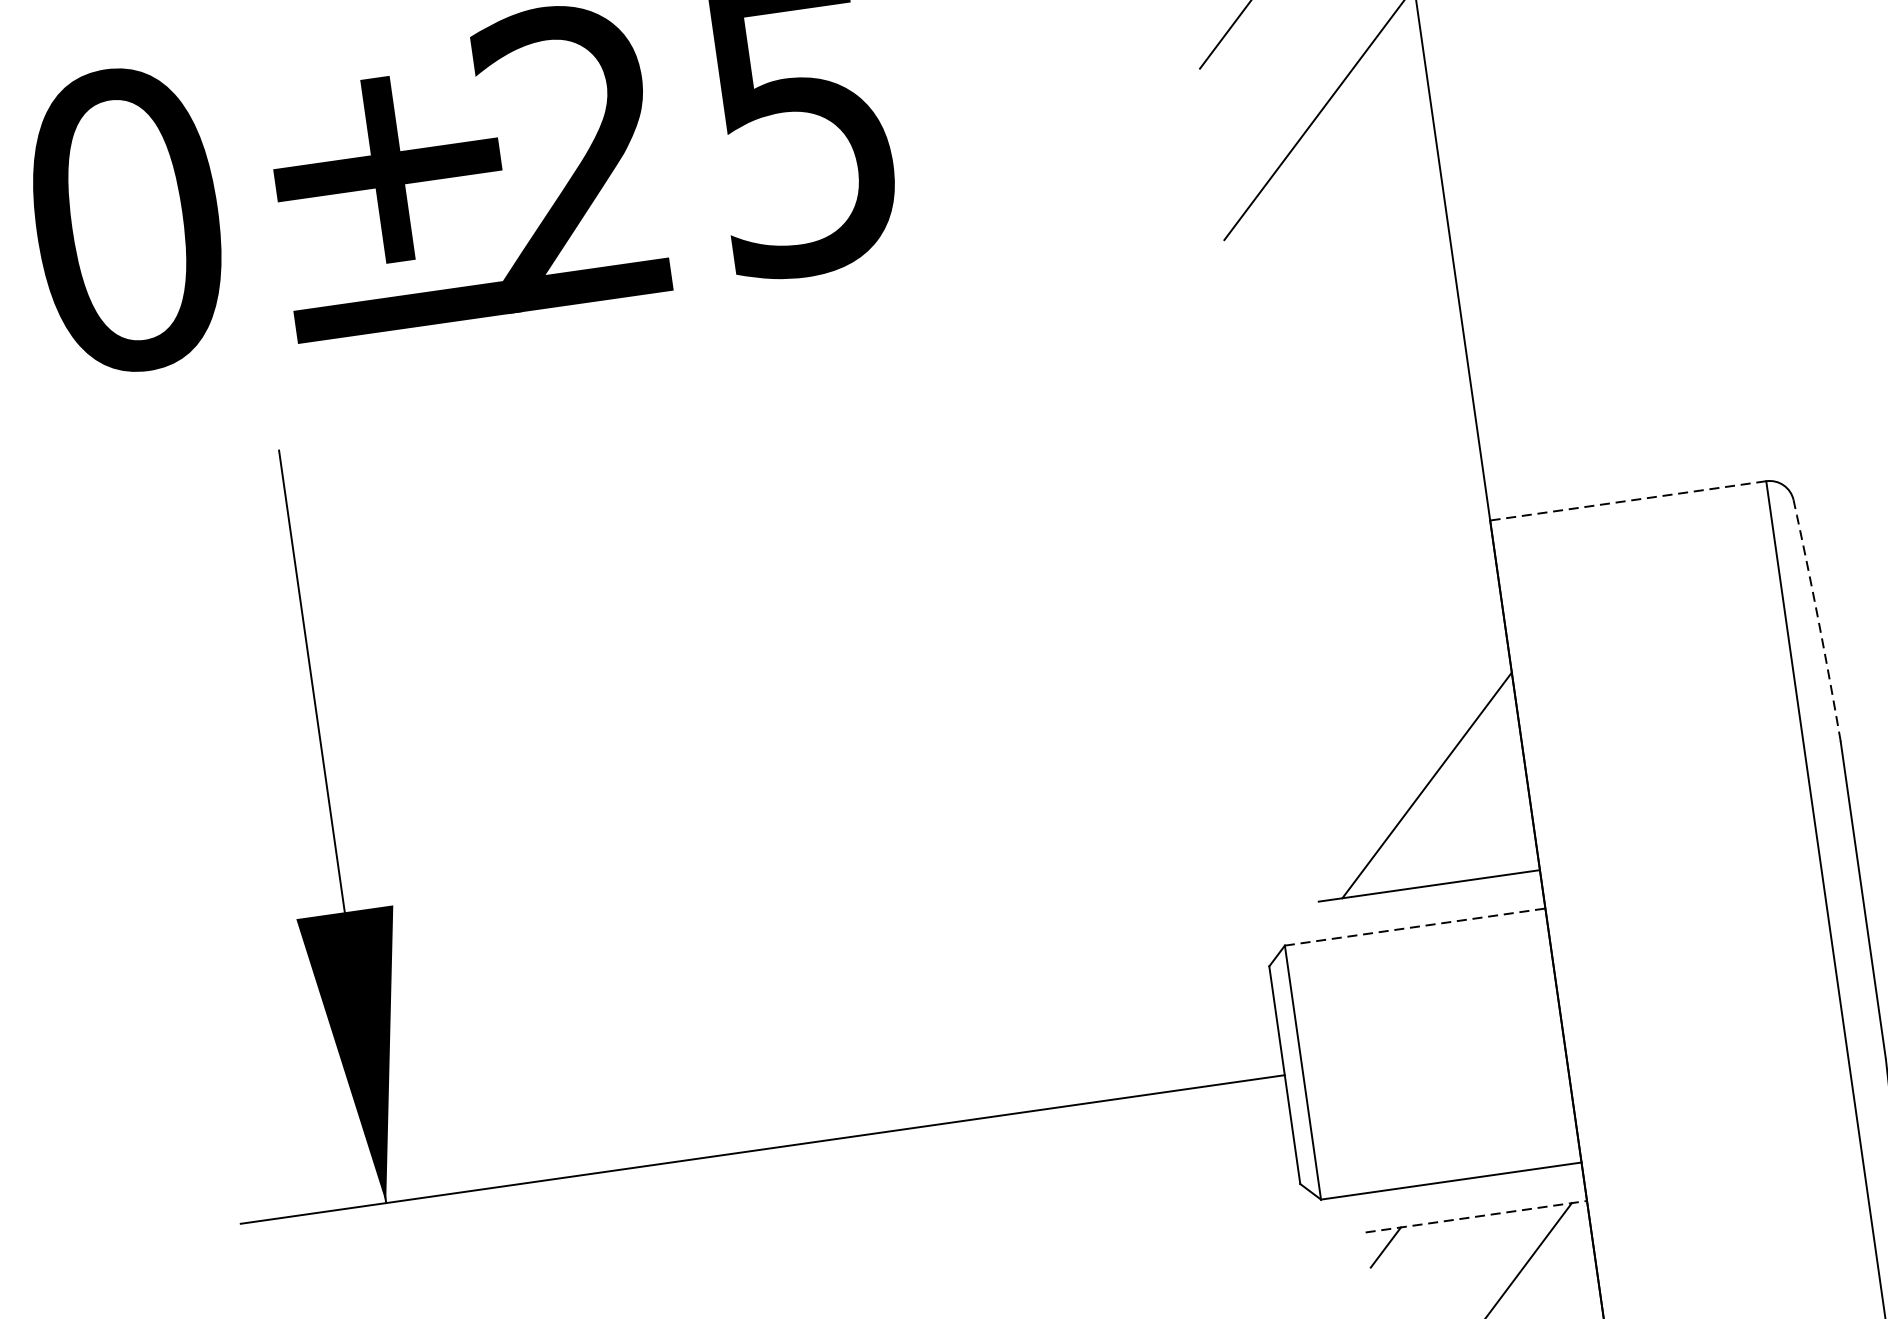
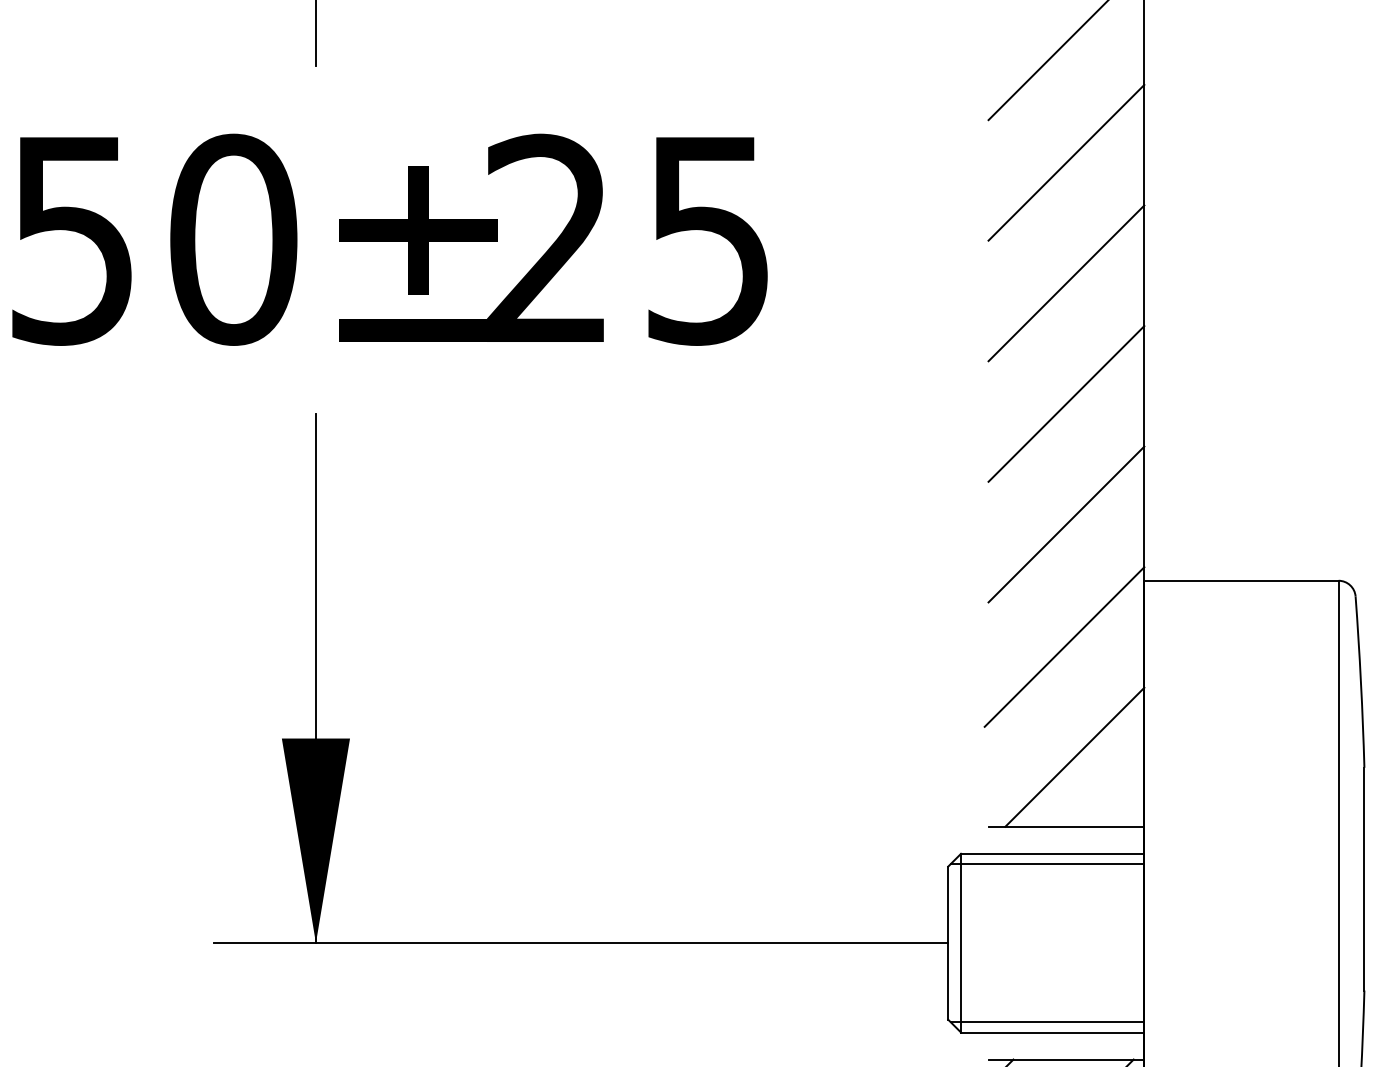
line: (1343, 284) -> (1066, 403), added
line: (1368, 456) -> (1066, 524), added
line: (1626, 500) -> (1240, 580), dashed -> solid
arc: (1817, 621) -> (1360, 682), dashed -> solid
line: (1389, 630) -> (1064, 646), added
line: (1414, 926) -> (1052, 853), dashed -> solid
line: (1409, 941) -> (1047, 863), added
line: (1441, 1167) -> (1047, 1022), added
line: (1476, 1216) -> (1066, 1059), dashed -> solid

